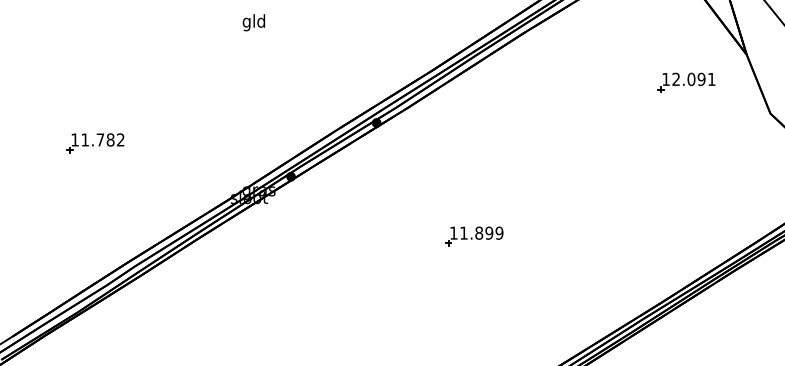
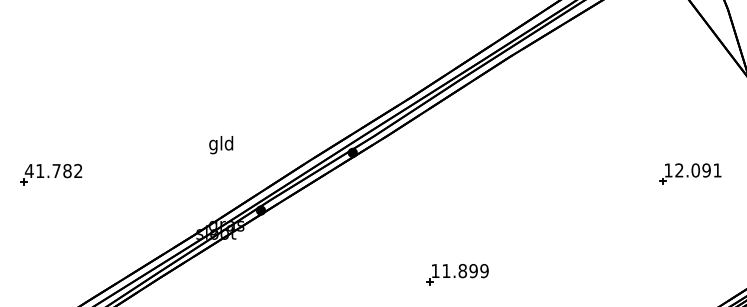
text: (253, 22) -> (220, 144), moved
part: (686, 82) -> (690, 173), moved
text: (74, 139) -> (28, 170), 11.782 -> 41.782

